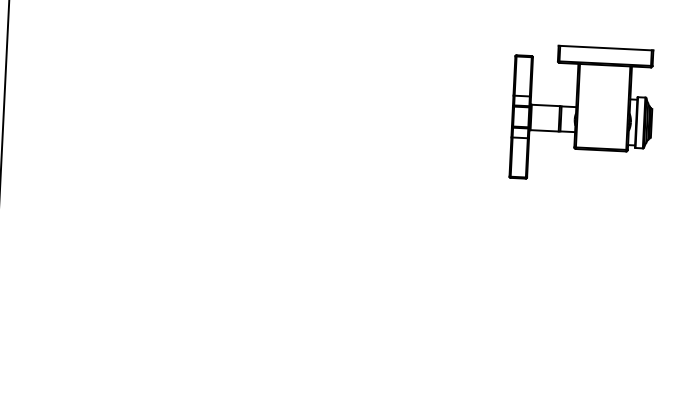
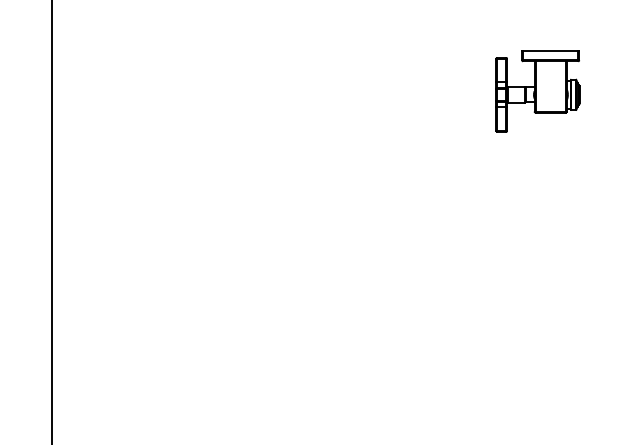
part: (581, 114) -> (537, 91), size x0.71

